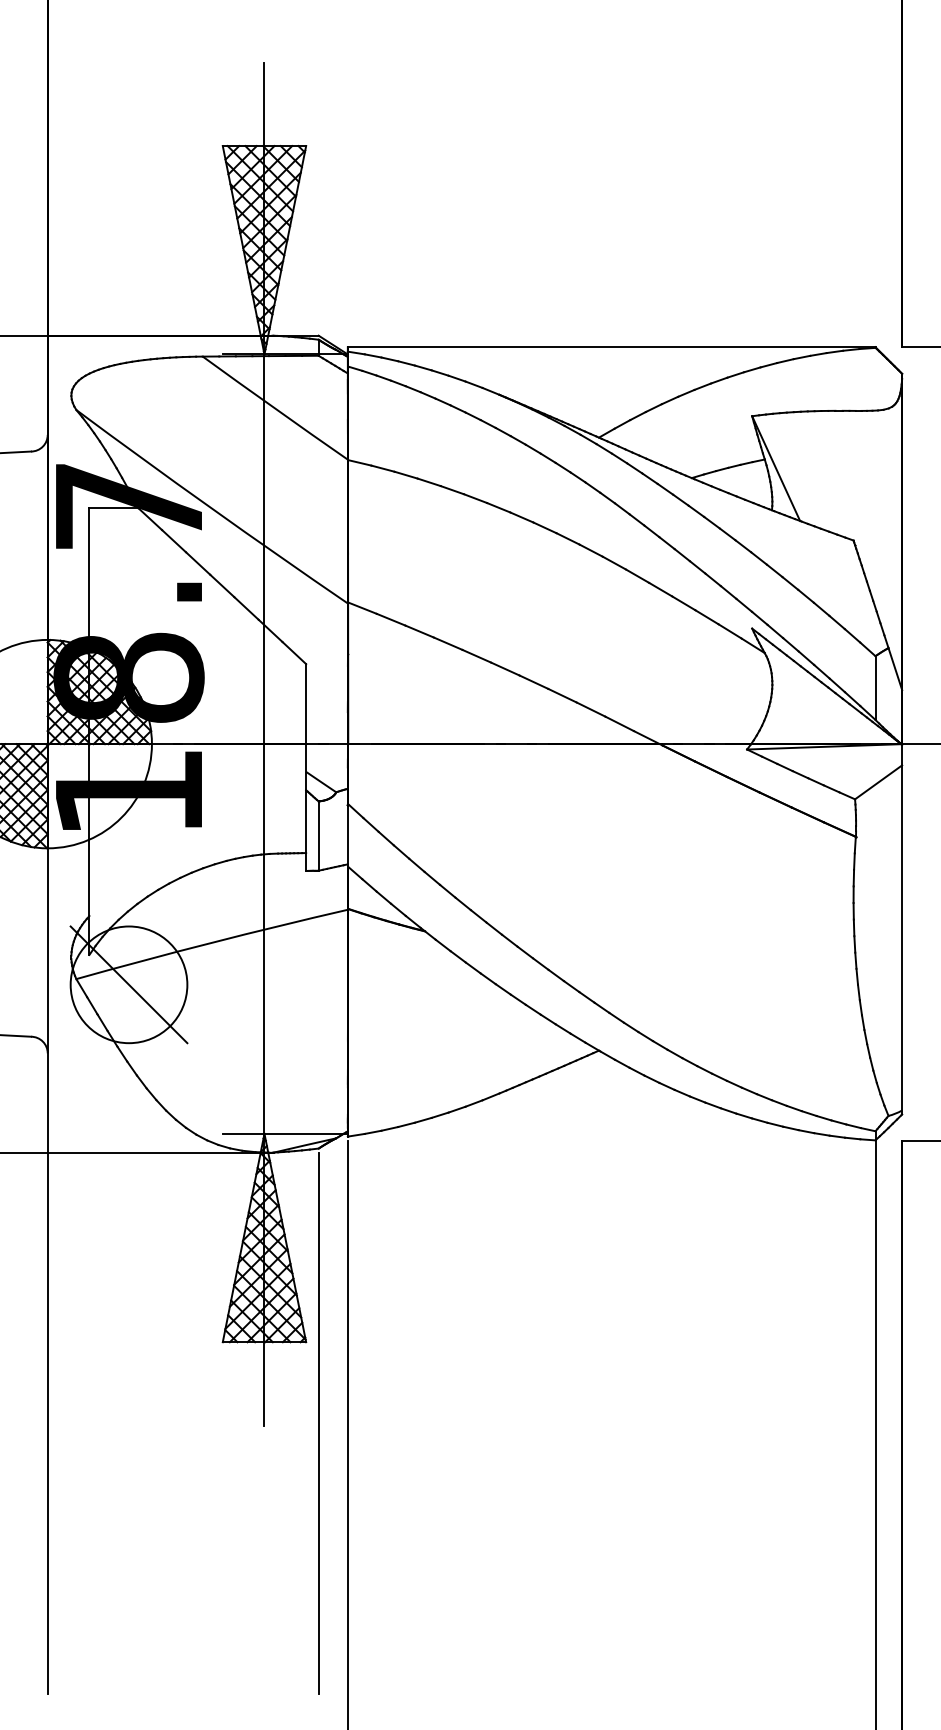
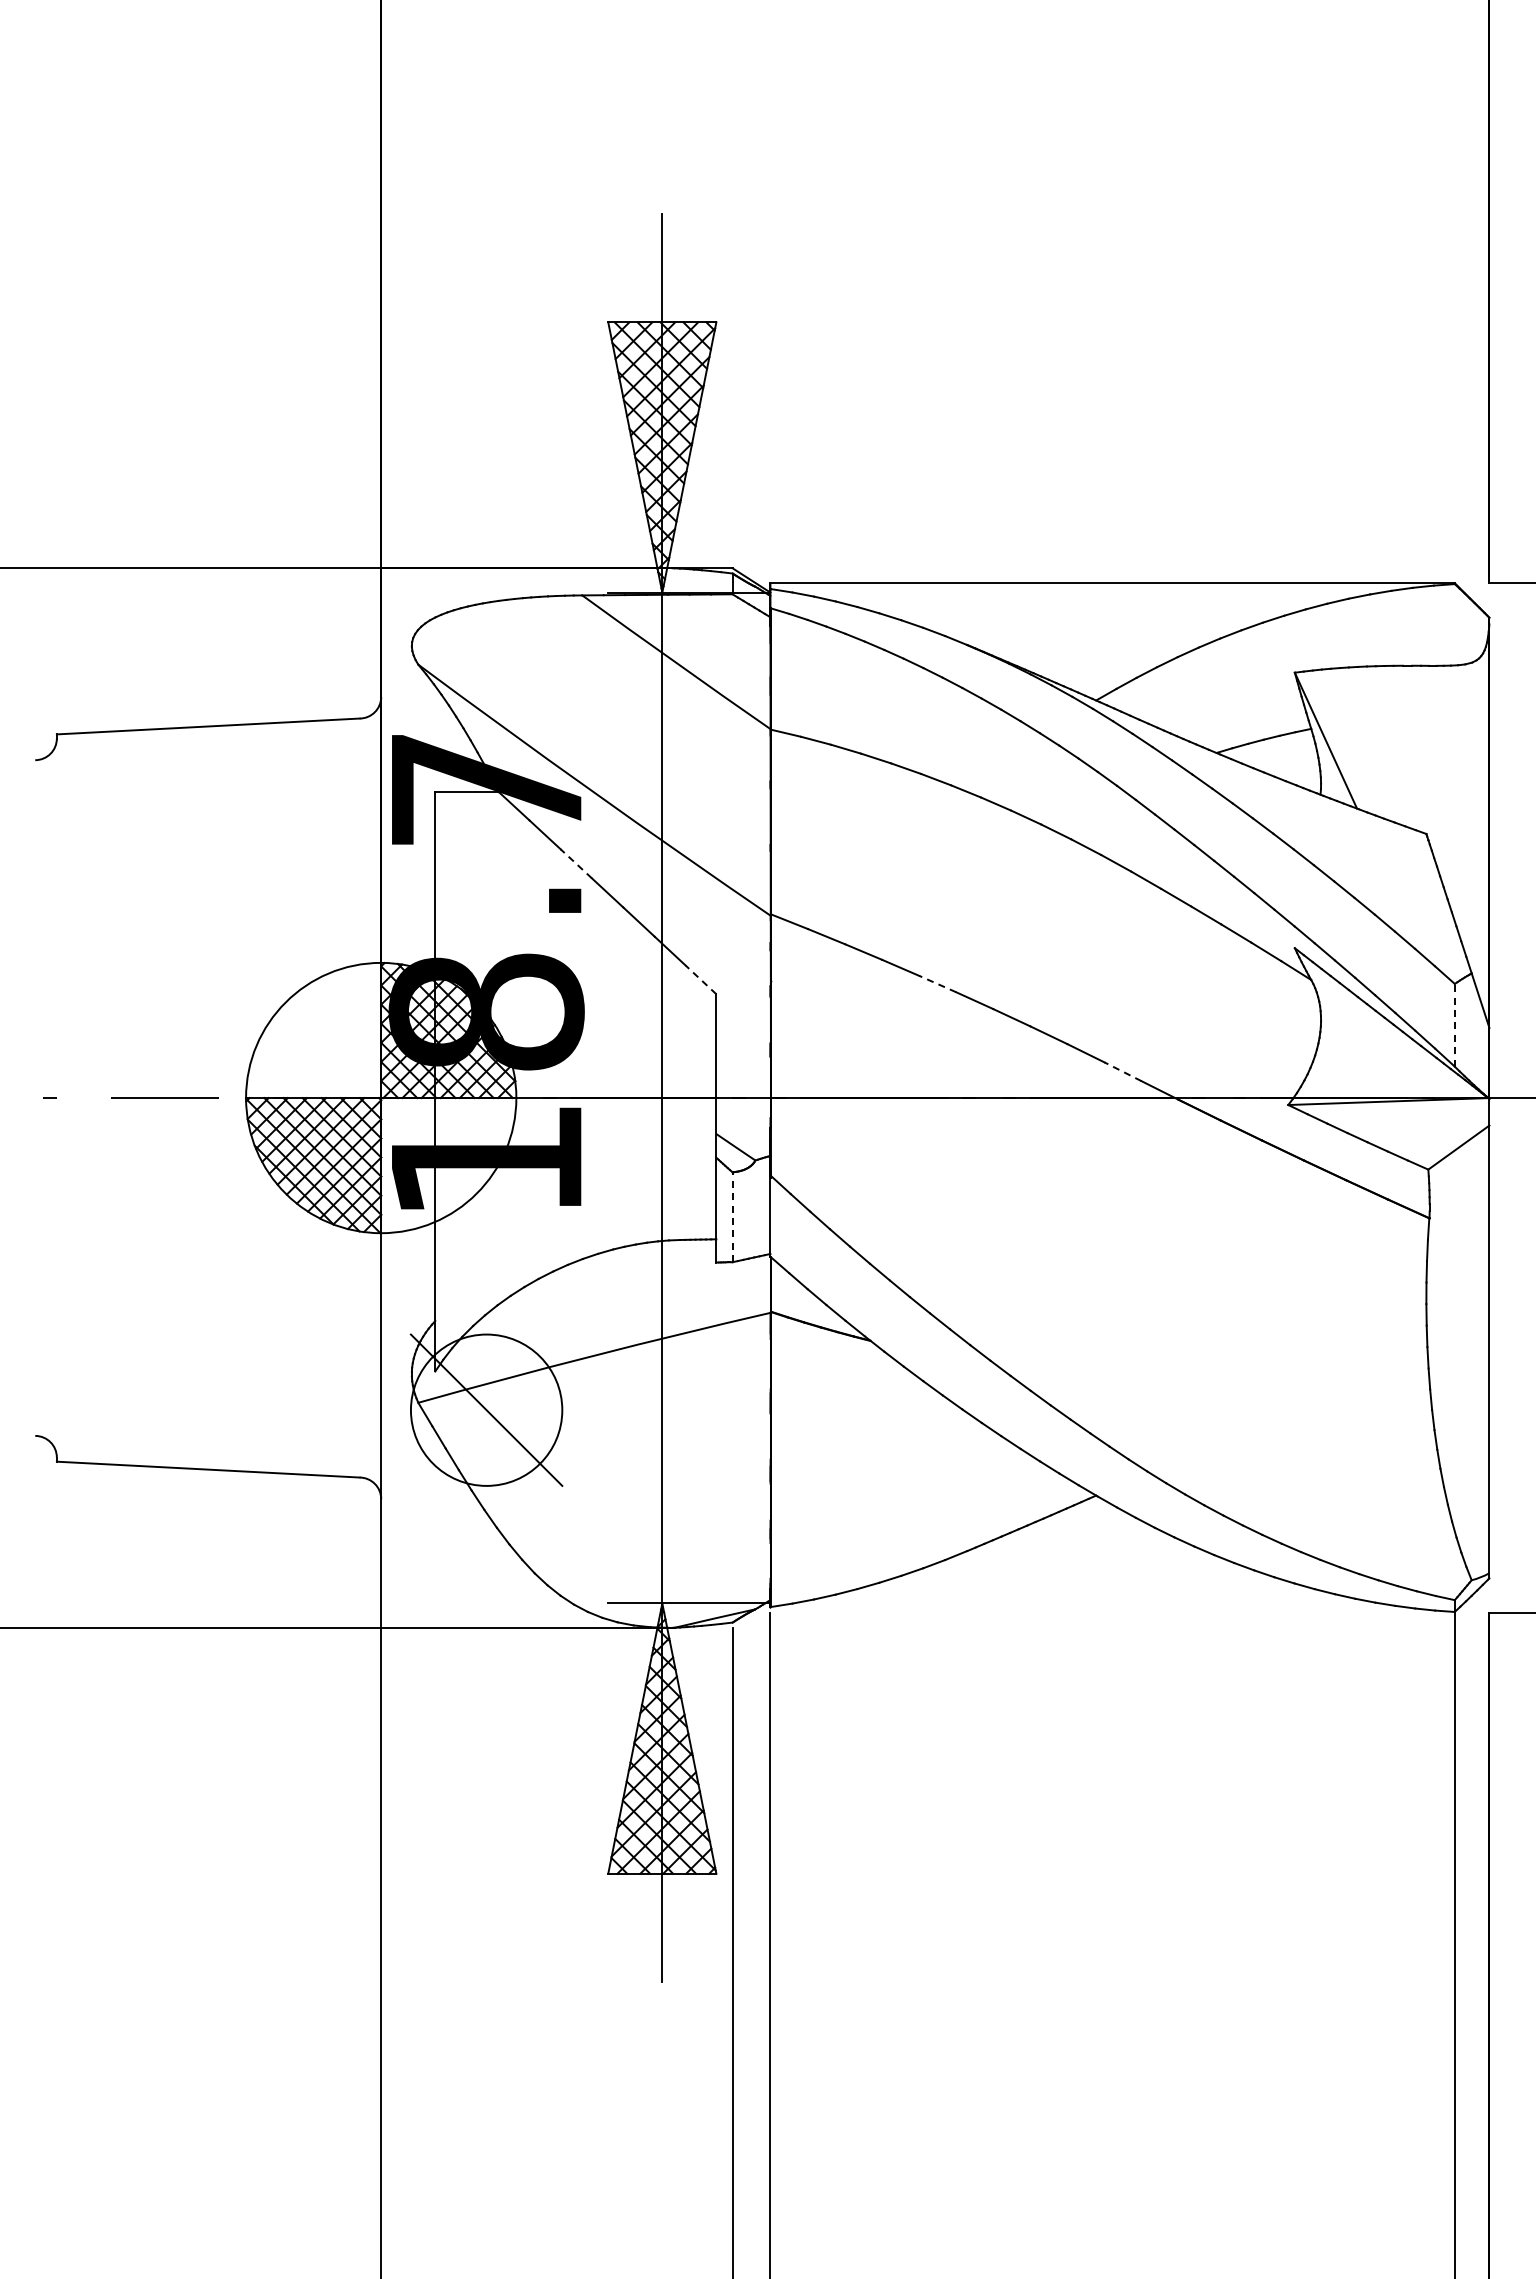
line: (197, 563) -> (575, 863), solid -> dashed
line: (294, 652) -> (701, 979), solid -> dashed
line: (476, 655) -> (937, 983), solid -> dashed
line: (875, 687) -> (1454, 1024), solid -> dashed
line: (619, 723) -> (1122, 1071), solid -> dashed
line: (318, 836) -> (732, 1217), solid -> dashed

